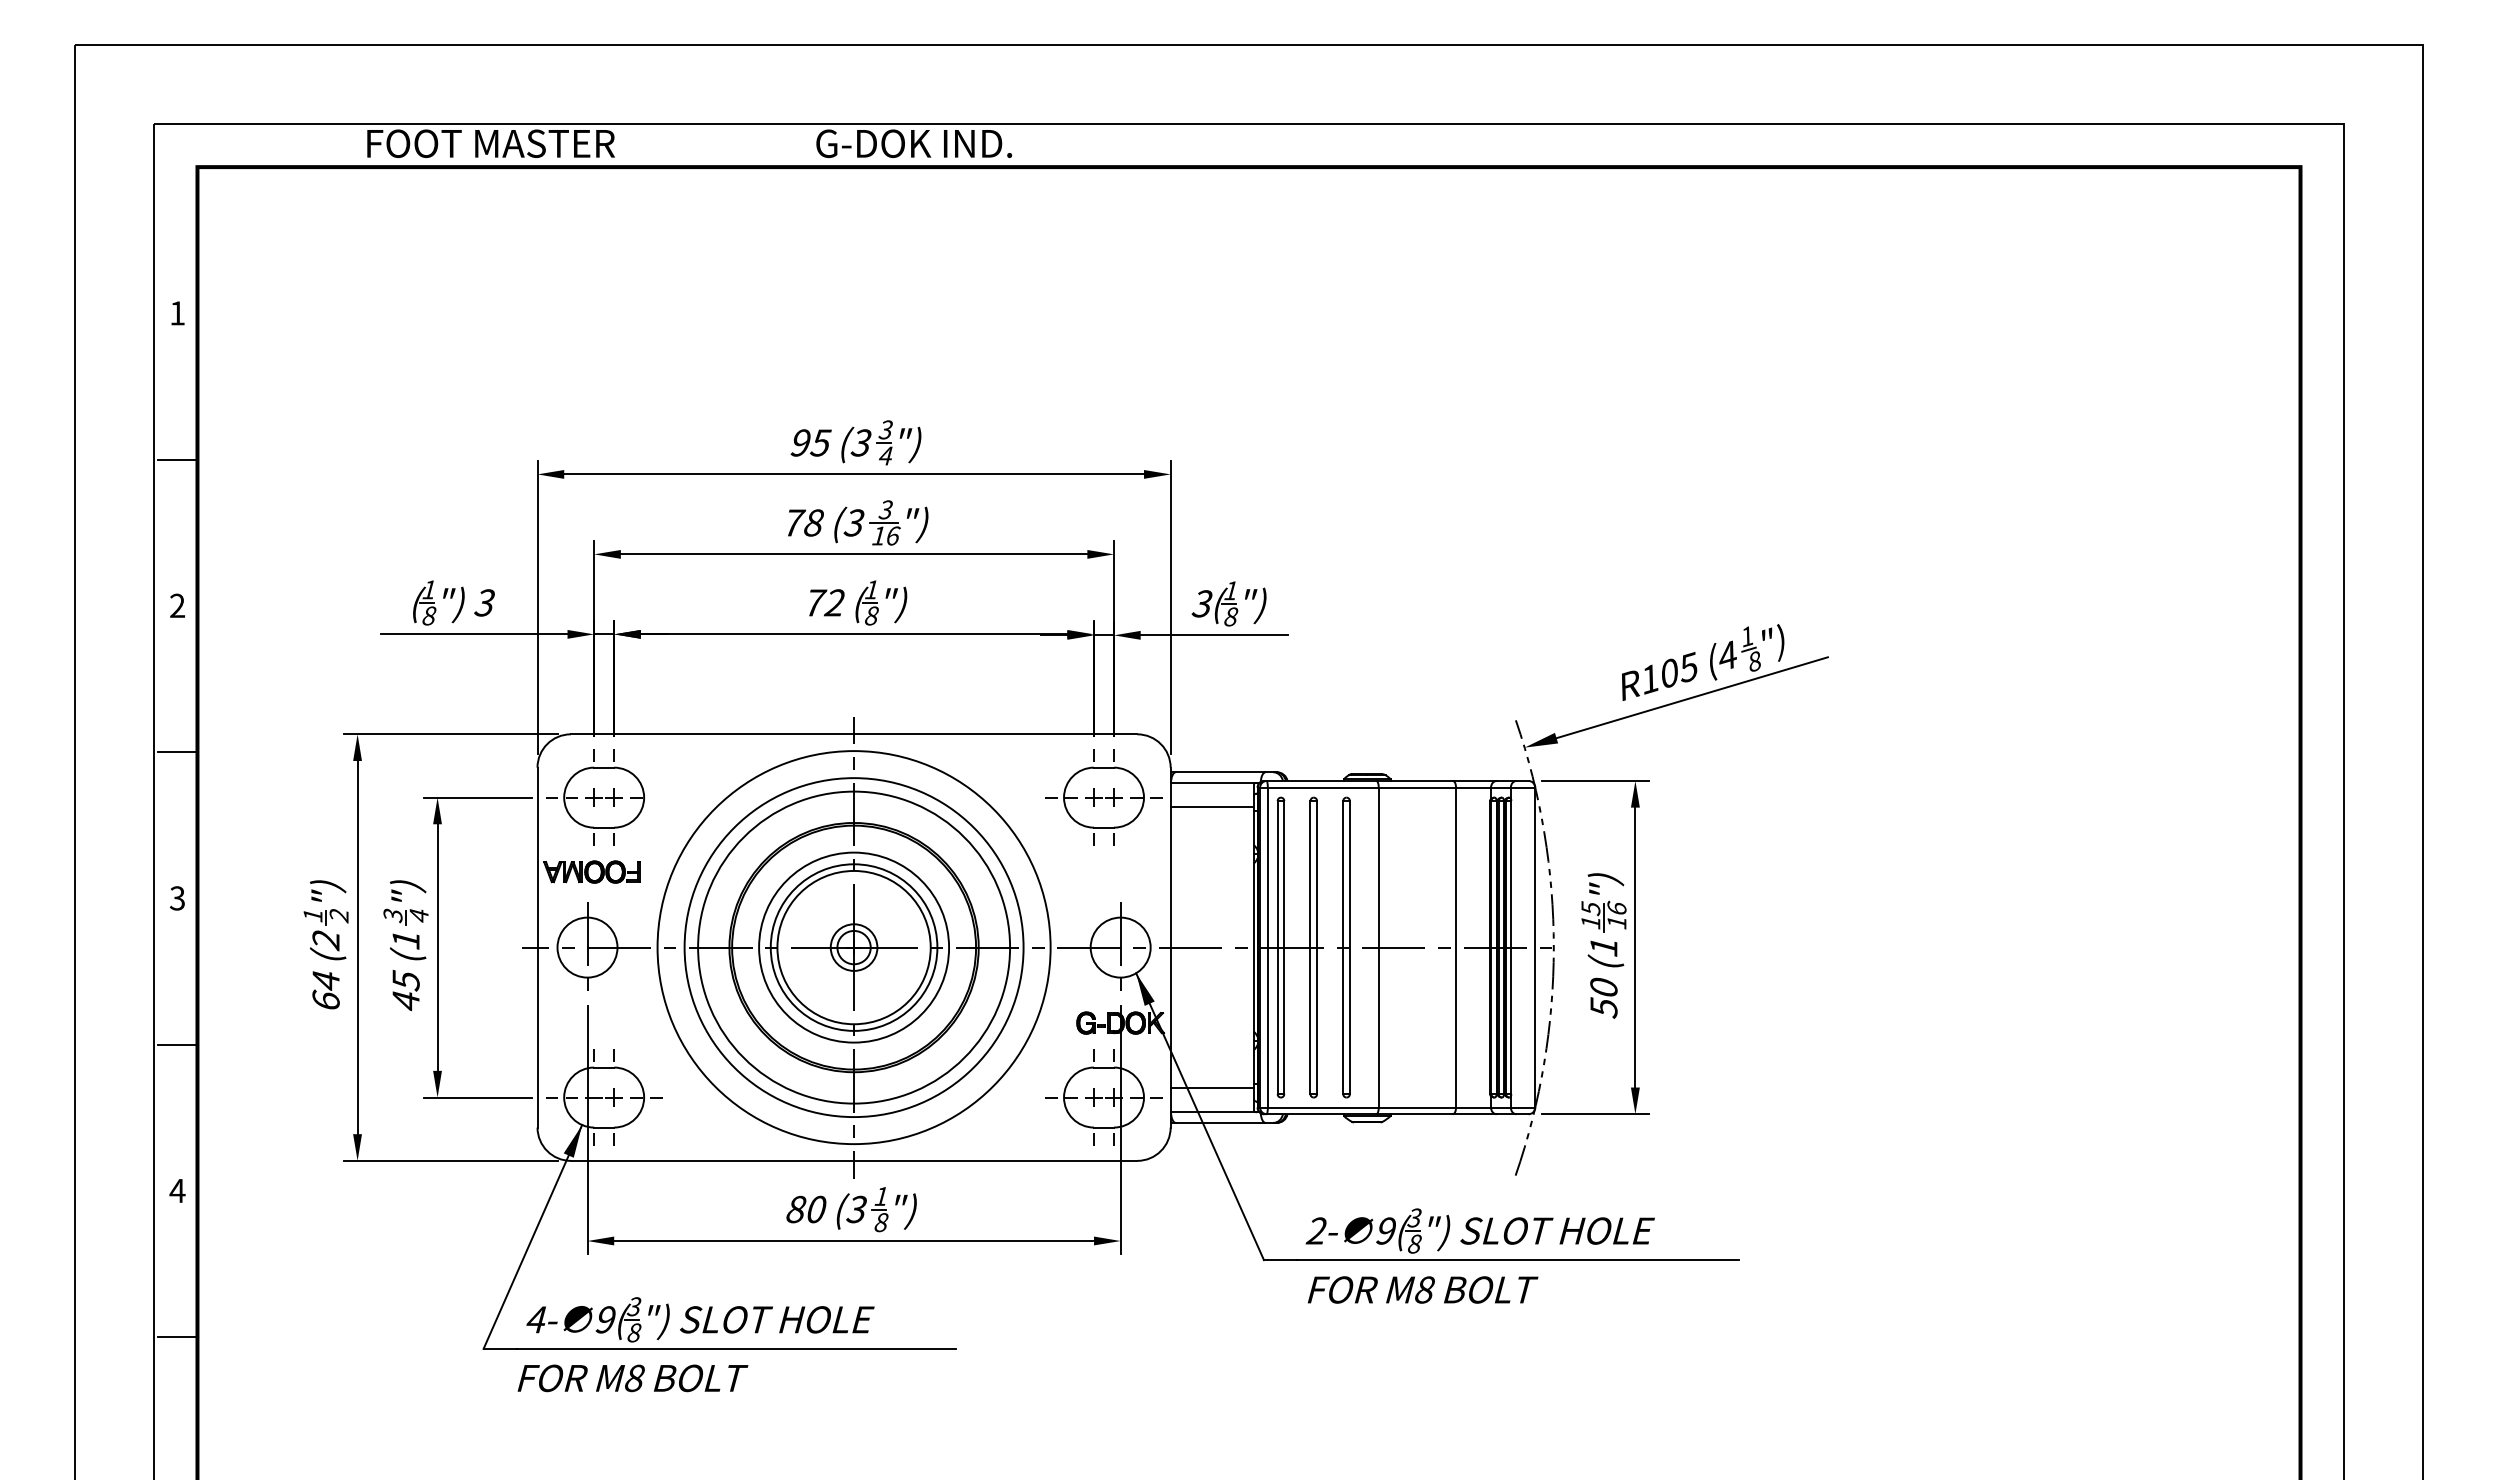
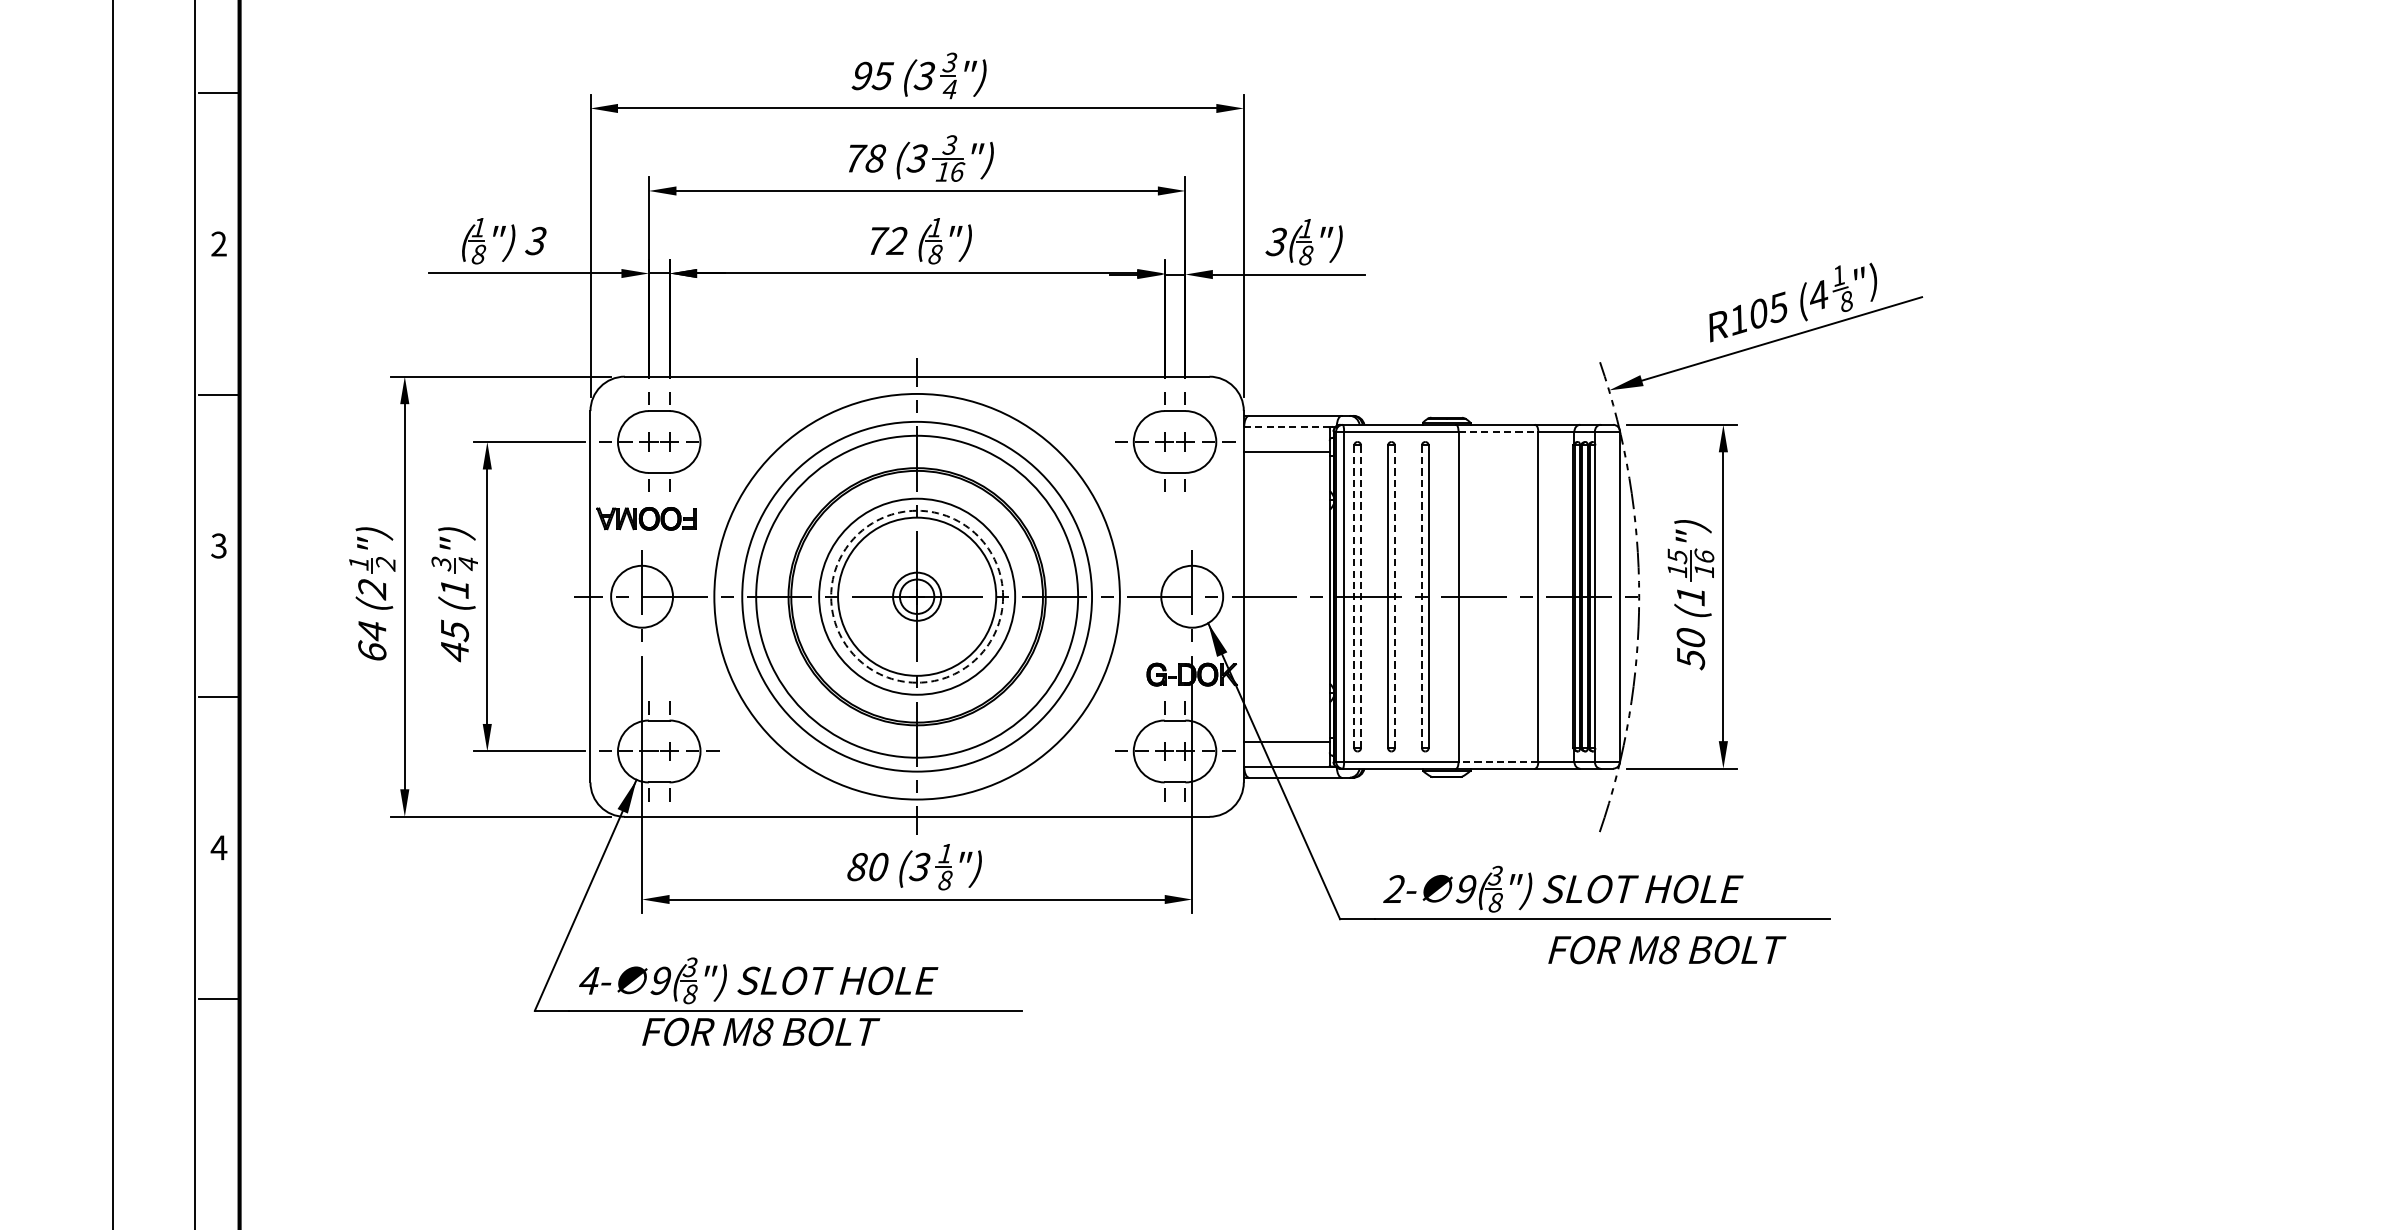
line: (1214, 782) -> (1289, 426), solid -> dashed
line: (1417, 787) -> (1498, 431), solid -> dashed
circle: (853, 947) -> (916, 596), solid -> dashed
line: (1277, 947) -> (1354, 596), solid -> dashed
line: (1284, 947) -> (1361, 596), solid -> dashed
line: (1317, 947) -> (1395, 596), solid -> dashed
line: (1343, 947) -> (1422, 596), solid -> dashed
line: (1417, 1107) -> (1498, 761), solid -> dashed
text: (1422, 1289) -> (1666, 949), moved
text: (632, 1378) -> (760, 1032), moved

